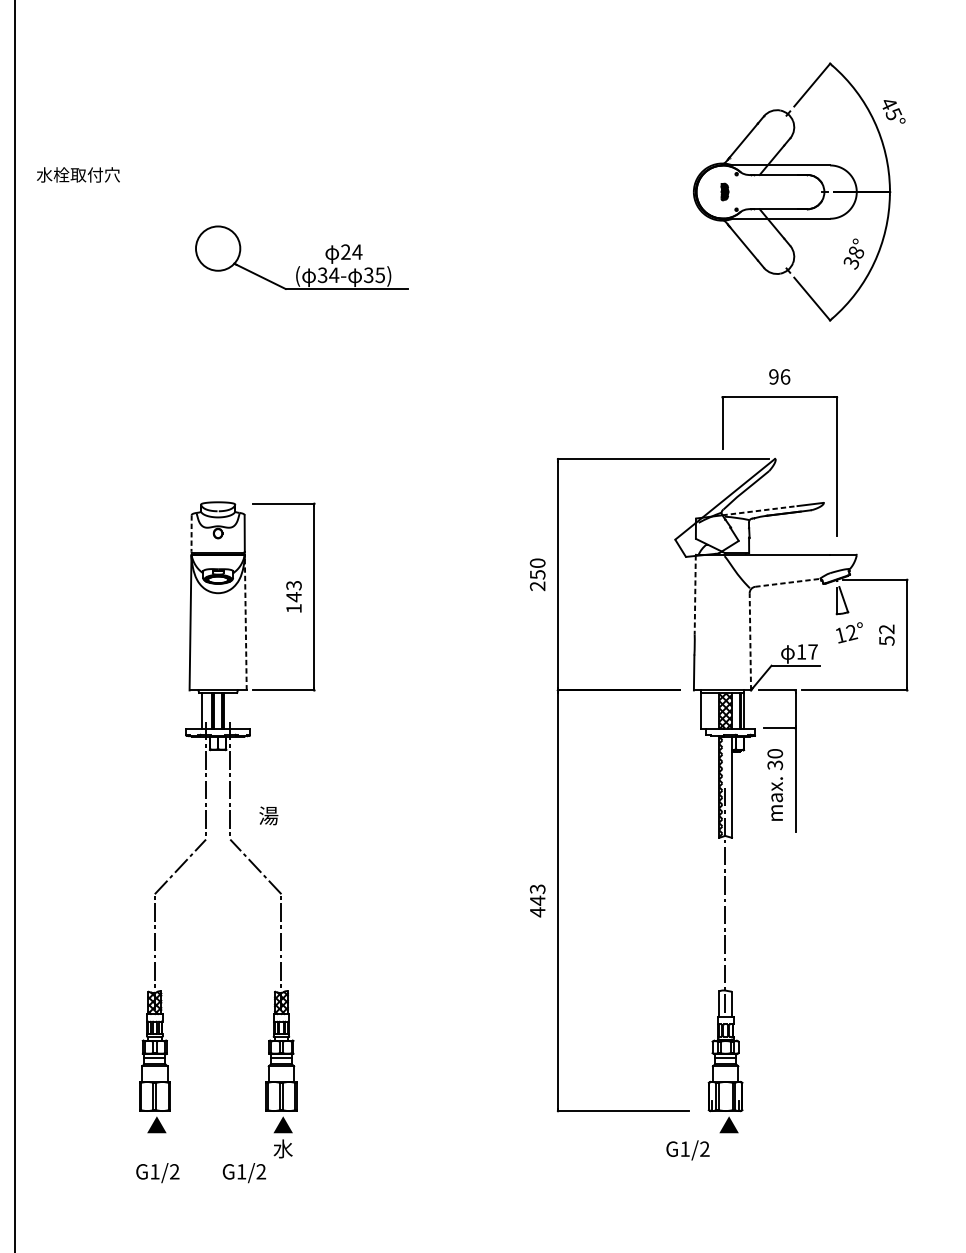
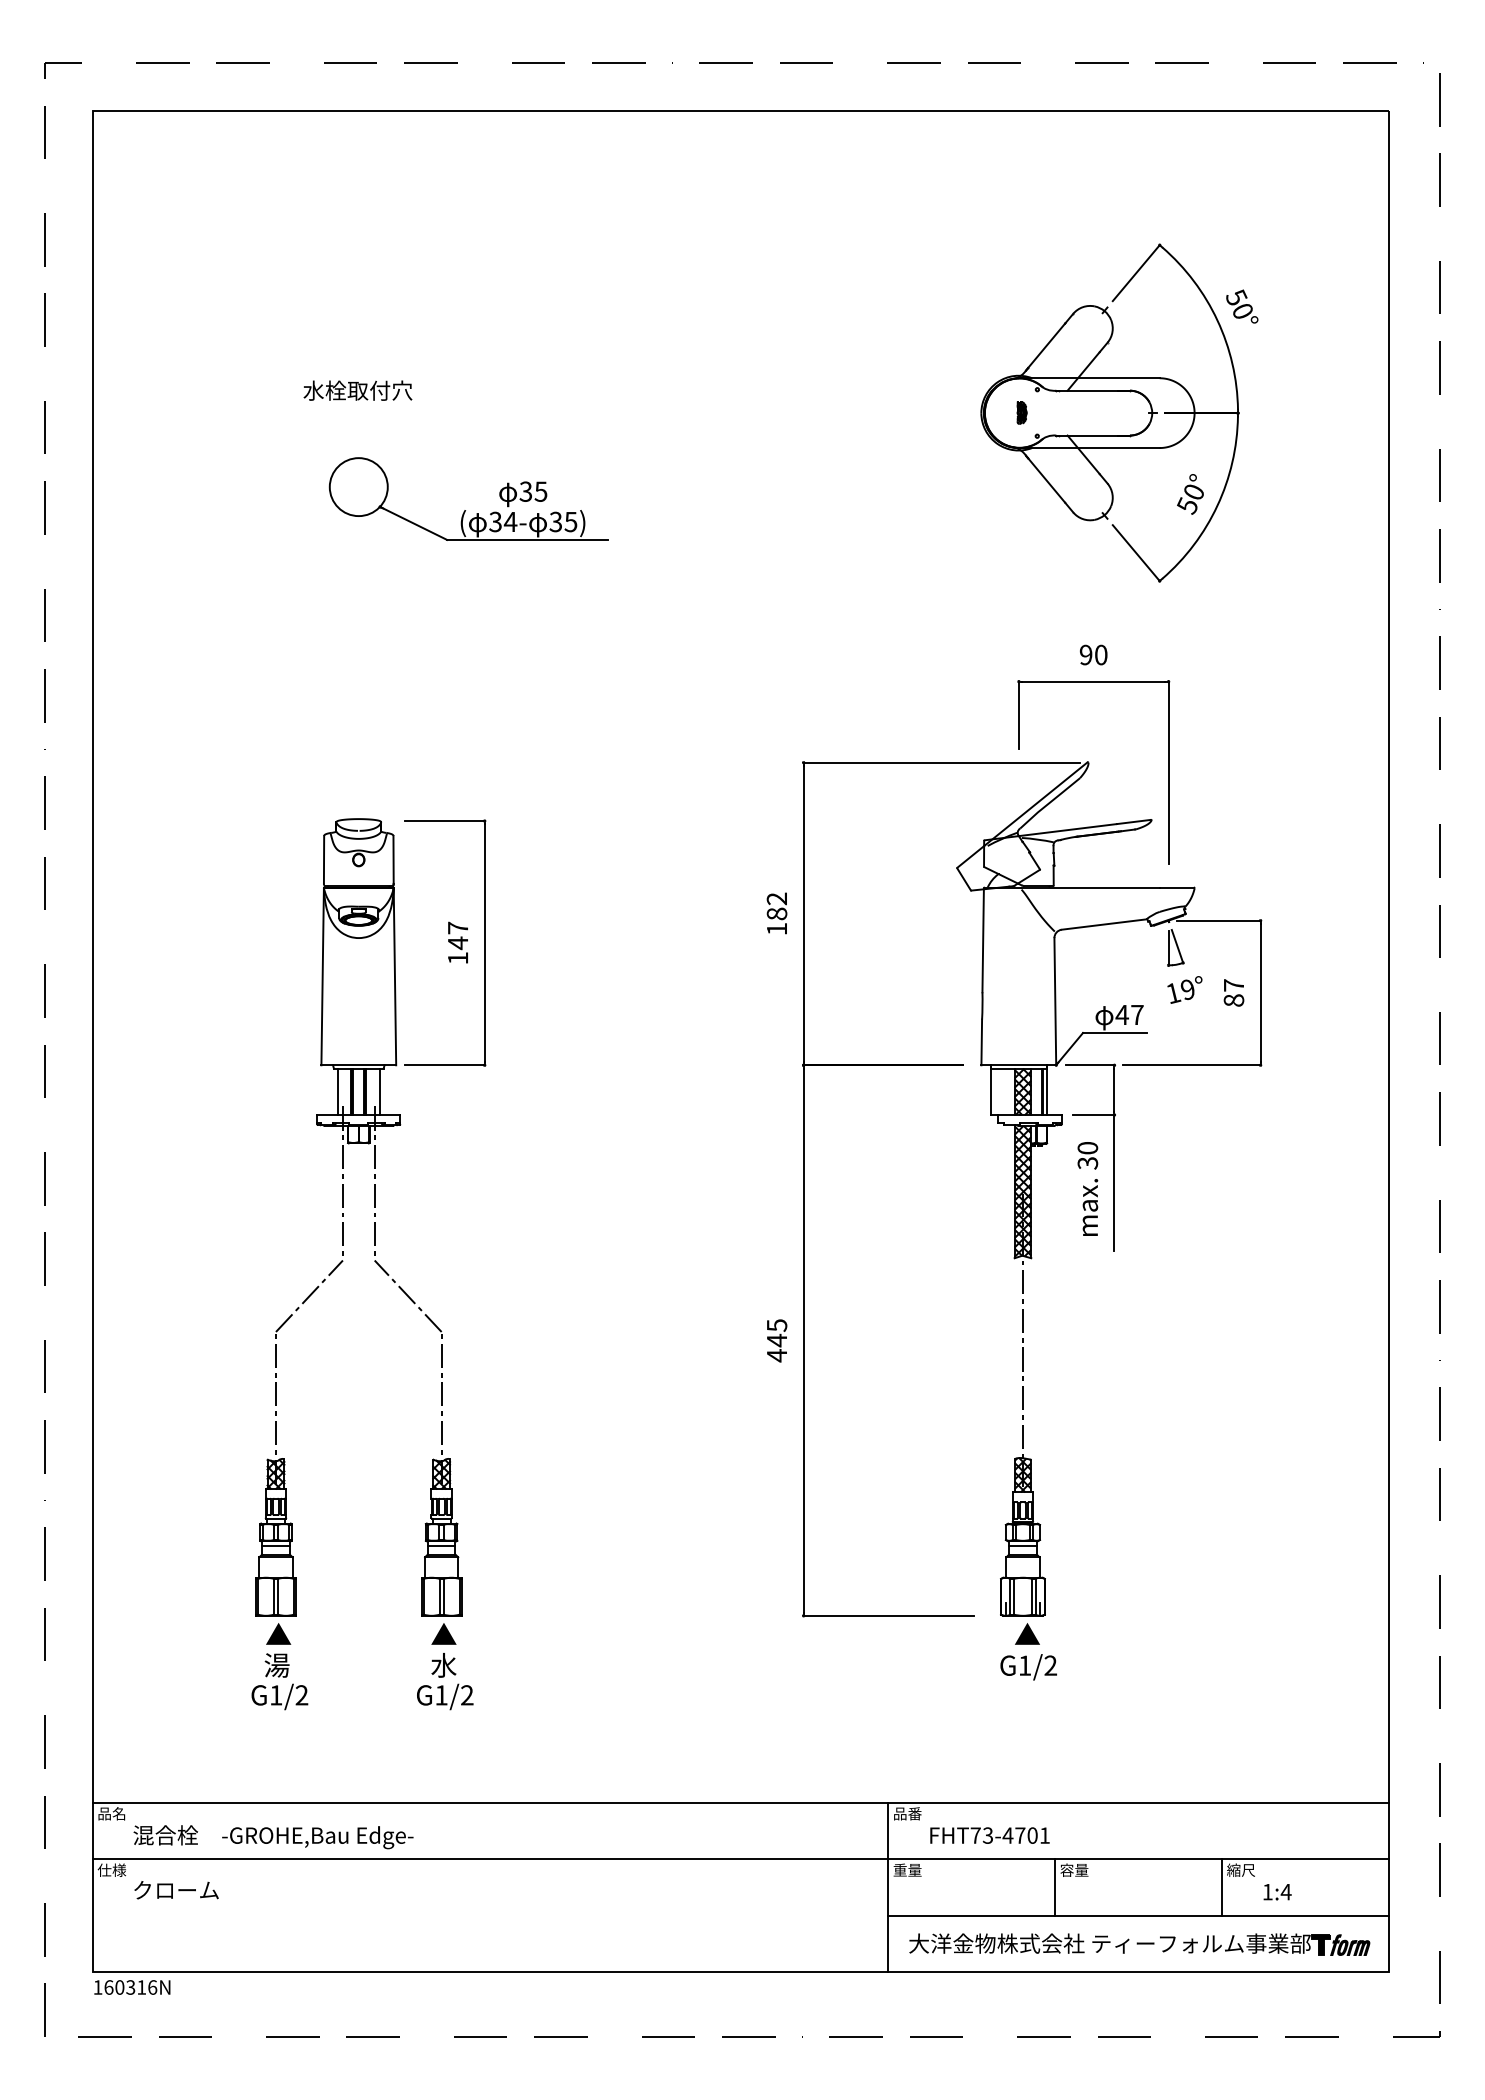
text: (891, 108) -> (1239, 303), 45° -> 50°
text: (78, 174) -> (357, 390), moved
text: (351, 251) -> (533, 491), 24 -> 35
text: (853, 257) -> (1190, 498), 38° -> 50°
text: (785, 376) -> (1101, 654), 96 -> 90
line: (759, 511) -> (1067, 830), dashed -> solid
line: (191, 533) -> (324, 859), dashed -> solid
text: (537, 574) -> (776, 913), 250 -> 182
line: (787, 582) -> (1104, 924), dashed -> solid
text: (293, 585) -> (457, 927), 143 -> 147
line: (695, 595) -> (983, 940), dashed -> solid
line: (245, 622) -> (394, 976), dashed -> solid
text: (852, 632) -> (1188, 989), 12° -> 19°
text: (886, 635) -> (1233, 993), 52 -> 87
line: (750, 641) -> (1055, 1001), dashed -> solid
text: (801, 651) -> (1122, 1014), 17 -> 47
line: (233, 710) -> (379, 1091), added
hatch: (726, 786) -> (1024, 1190), added
text: (268, 815) -> (276, 1665), moved
text: (537, 889) -> (776, 1325), 443 -> 445
hatch: (725, 1003) -> (1022, 1475), added
text: (687, 1150) -> (1028, 1667), moved
text: (244, 1172) -> (445, 1696), moved

